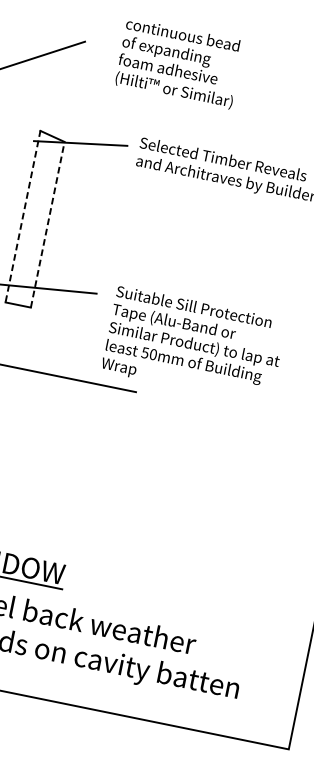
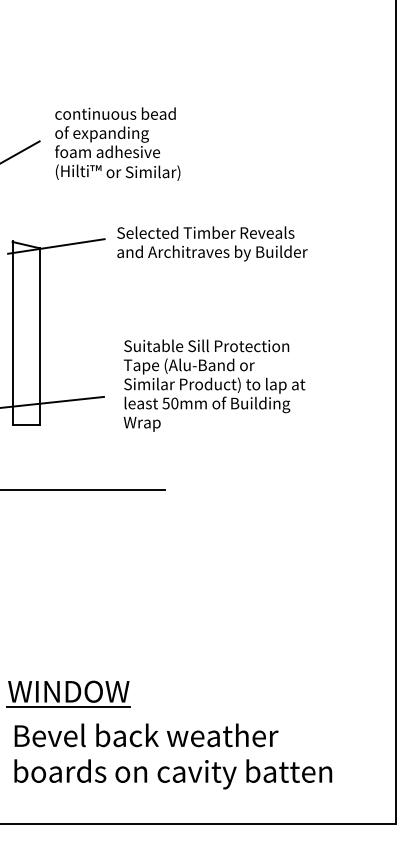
text: (179, 62) -> (117, 143), moved
line: (22, 216) -> (12, 333), dashed -> solid
line: (47, 224) -> (39, 336), dashed -> solid
text: (194, 345) -> (214, 385), moved

